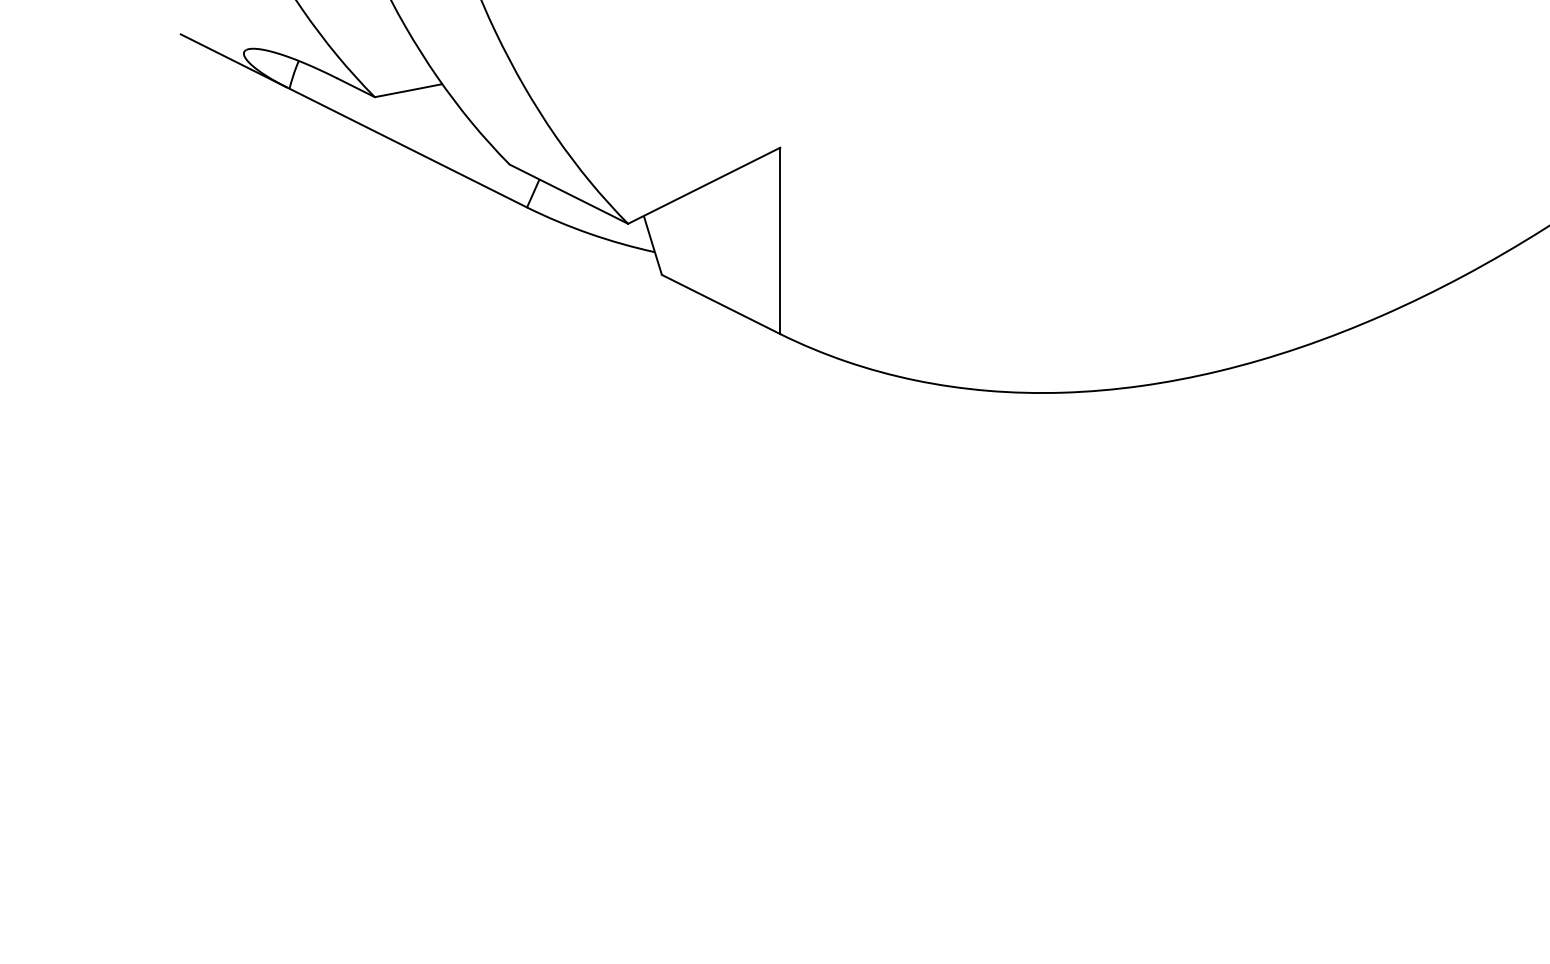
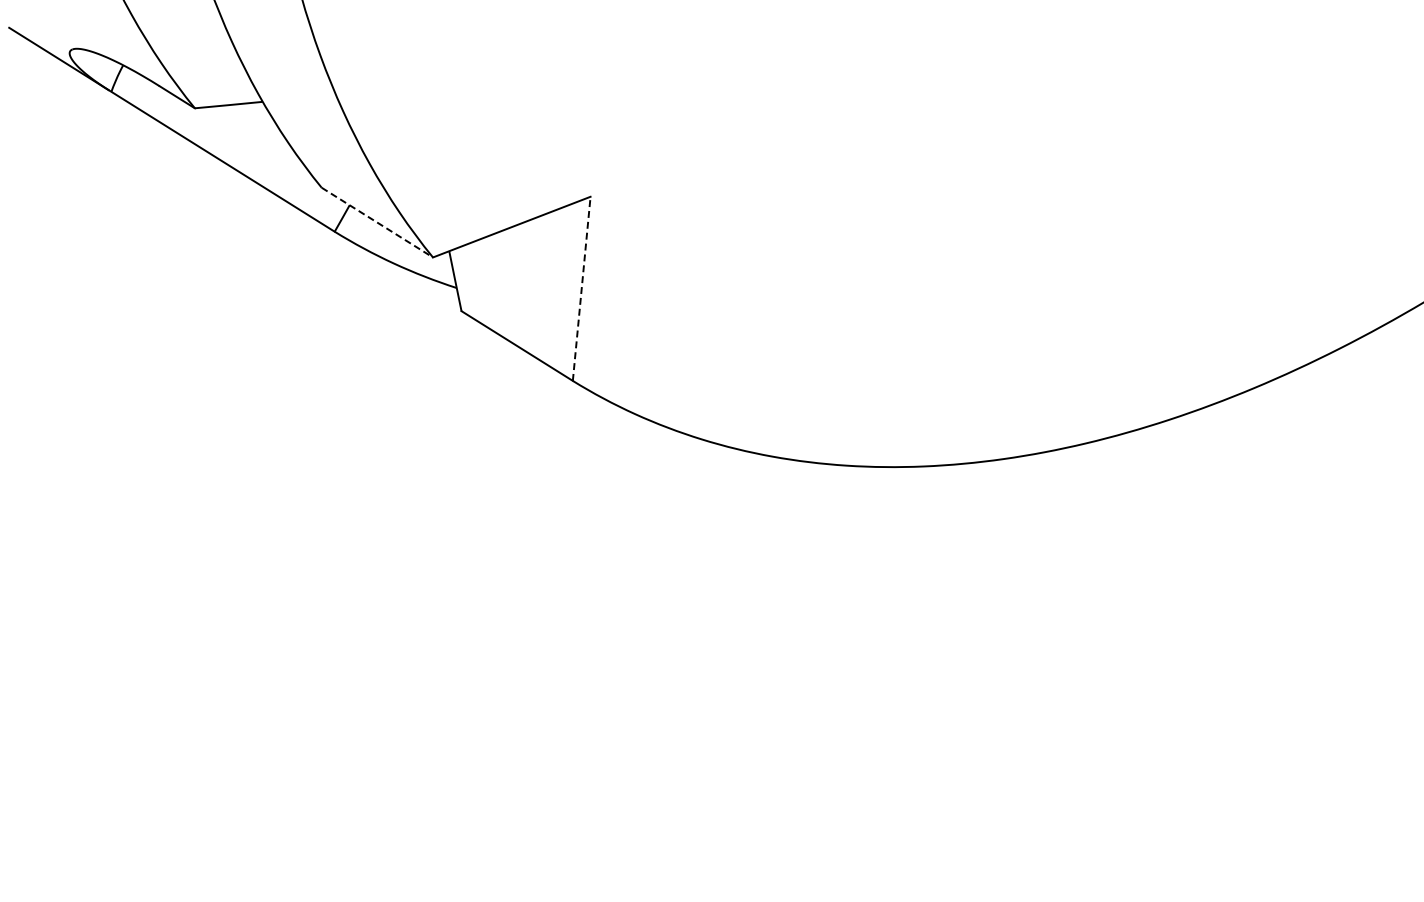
line: (569, 194) -> (377, 222), solid -> dashed
line: (780, 240) -> (581, 288), solid -> dashed

